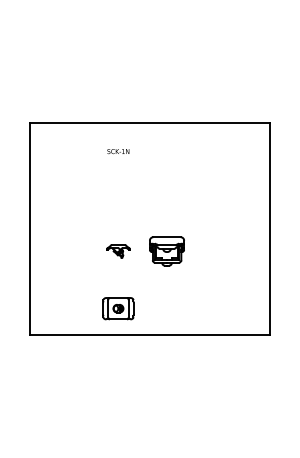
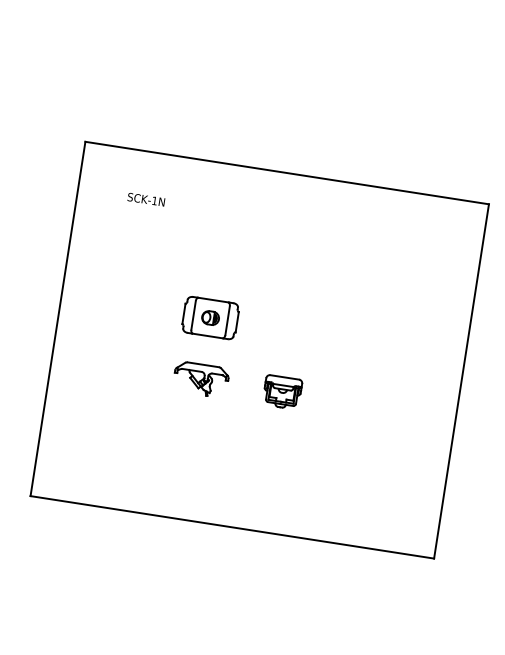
text: (118, 151) -> (146, 199), moved
part: (118, 251) -> (201, 379), size x1.43
part: (166, 251) -> (281, 392), size x0.62
part: (118, 308) -> (210, 317), moved

